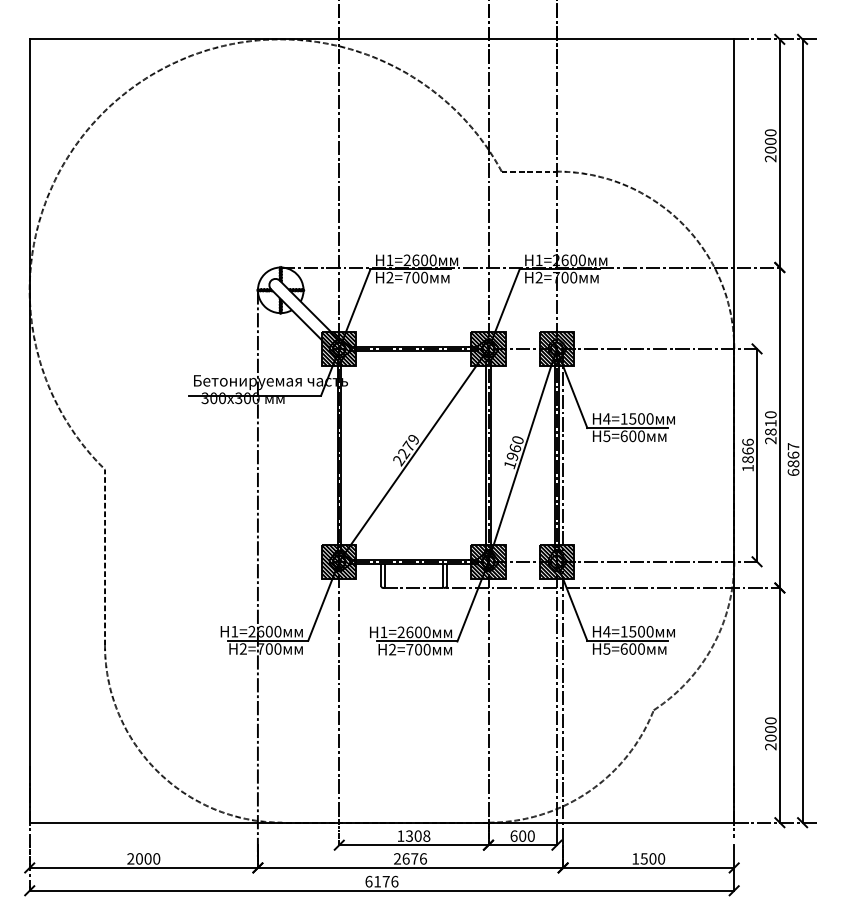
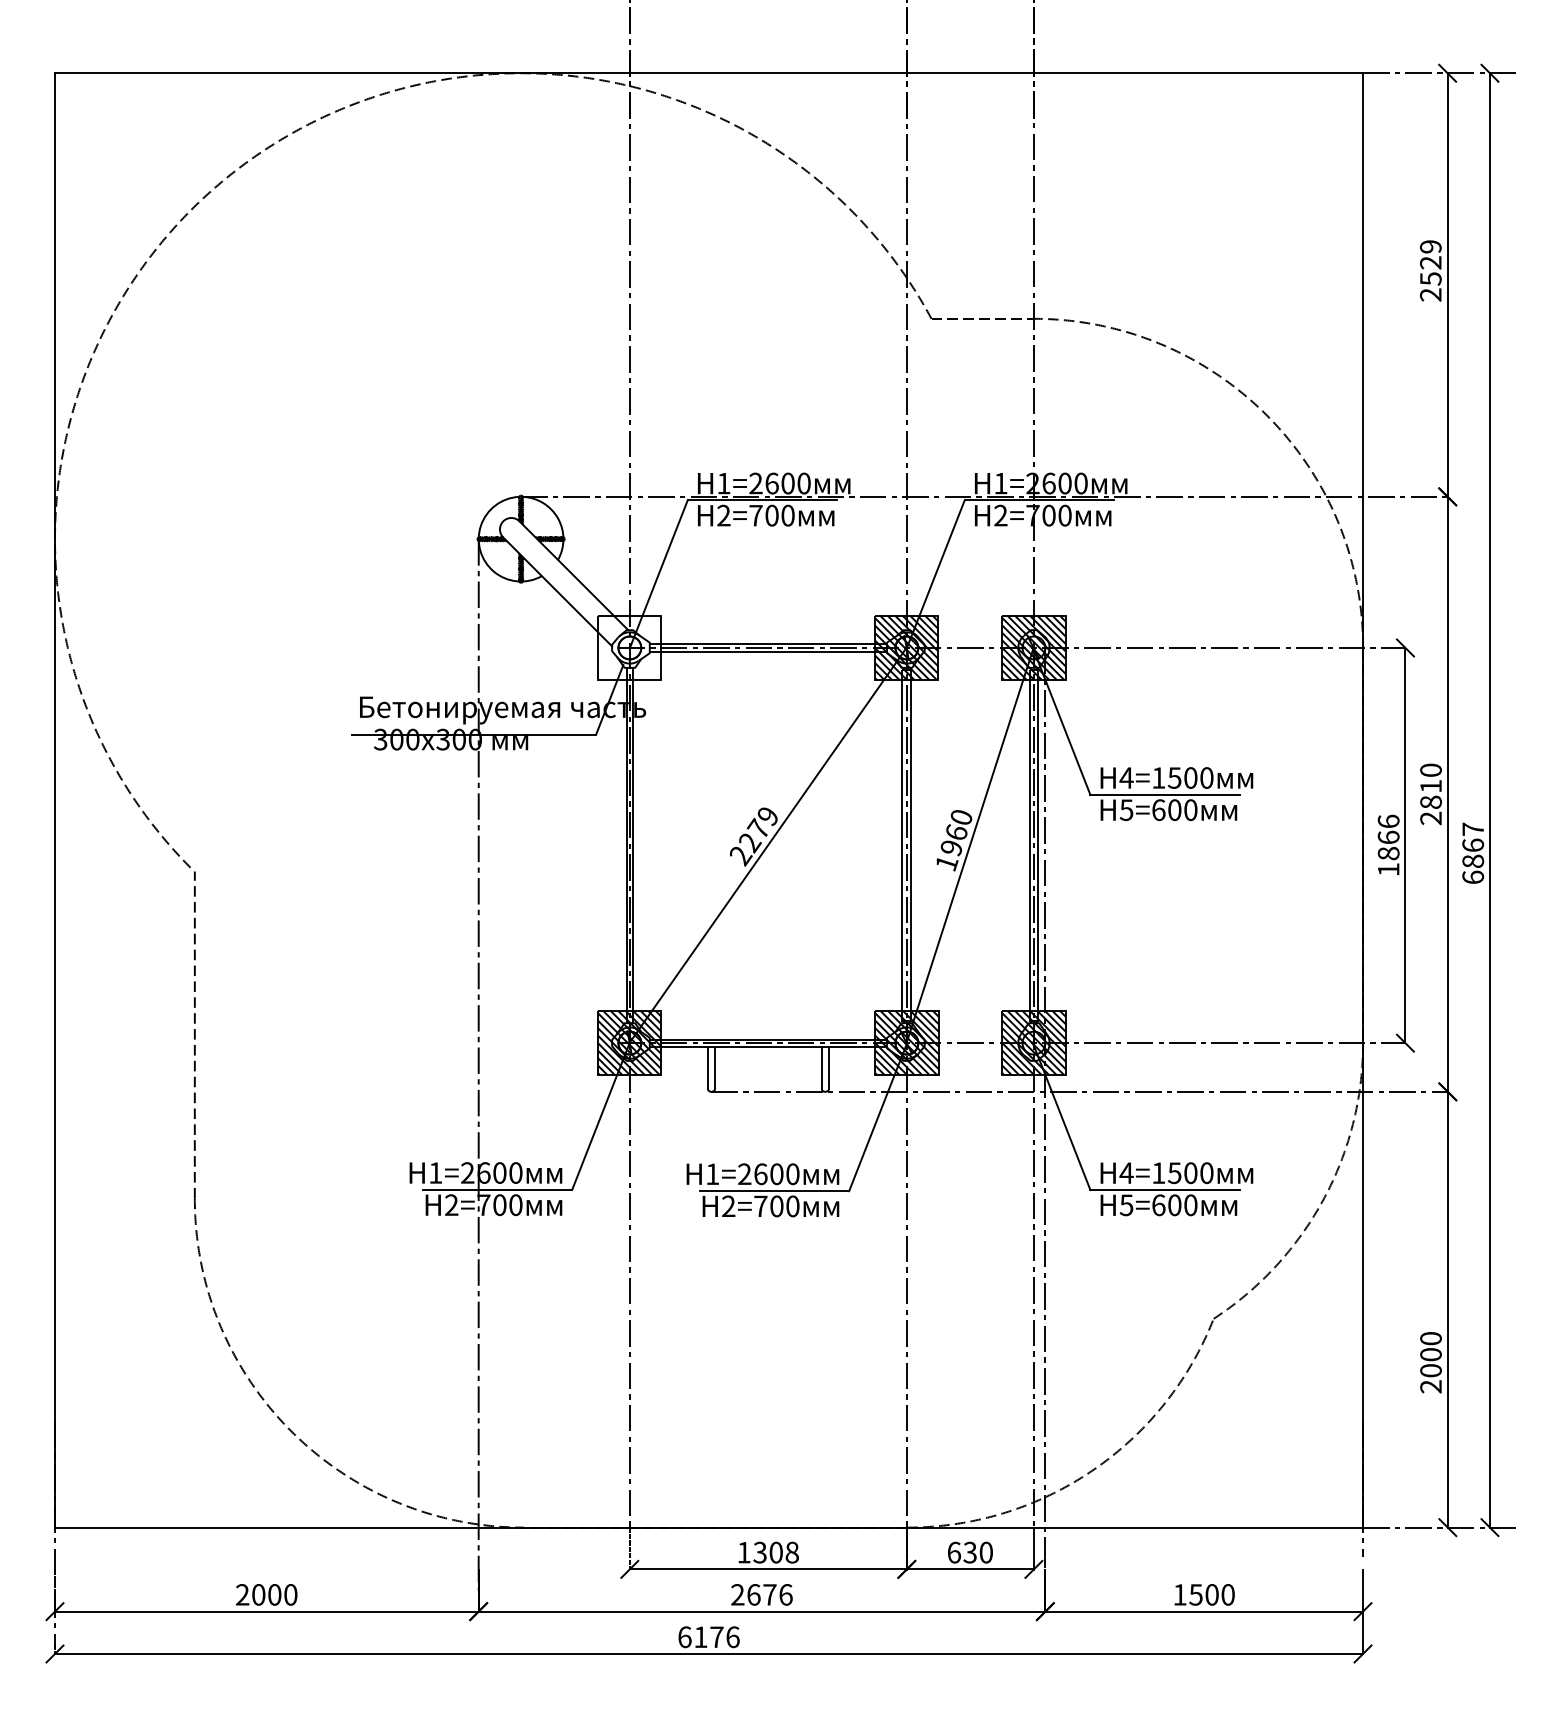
text: (770, 141) -> (1430, 262), 2000 -> 2529
hatch: (339, 348) -> (630, 647), removed
text: (522, 835) -> (969, 1551), 600 -> 630

